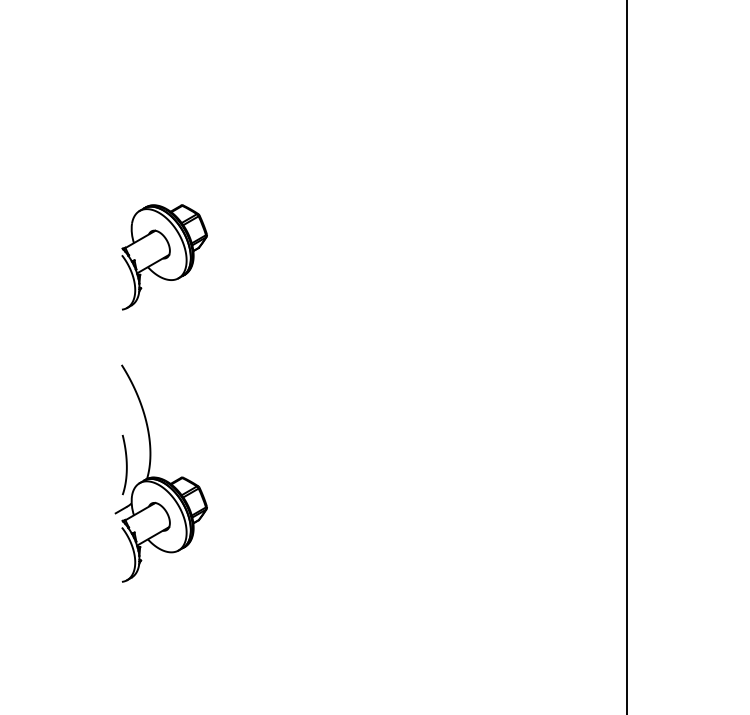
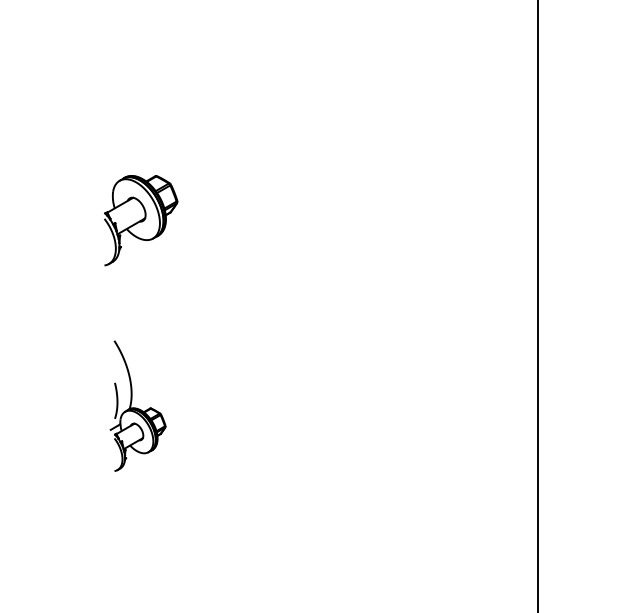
part: (160, 473) -> (137, 405), size x0.7

